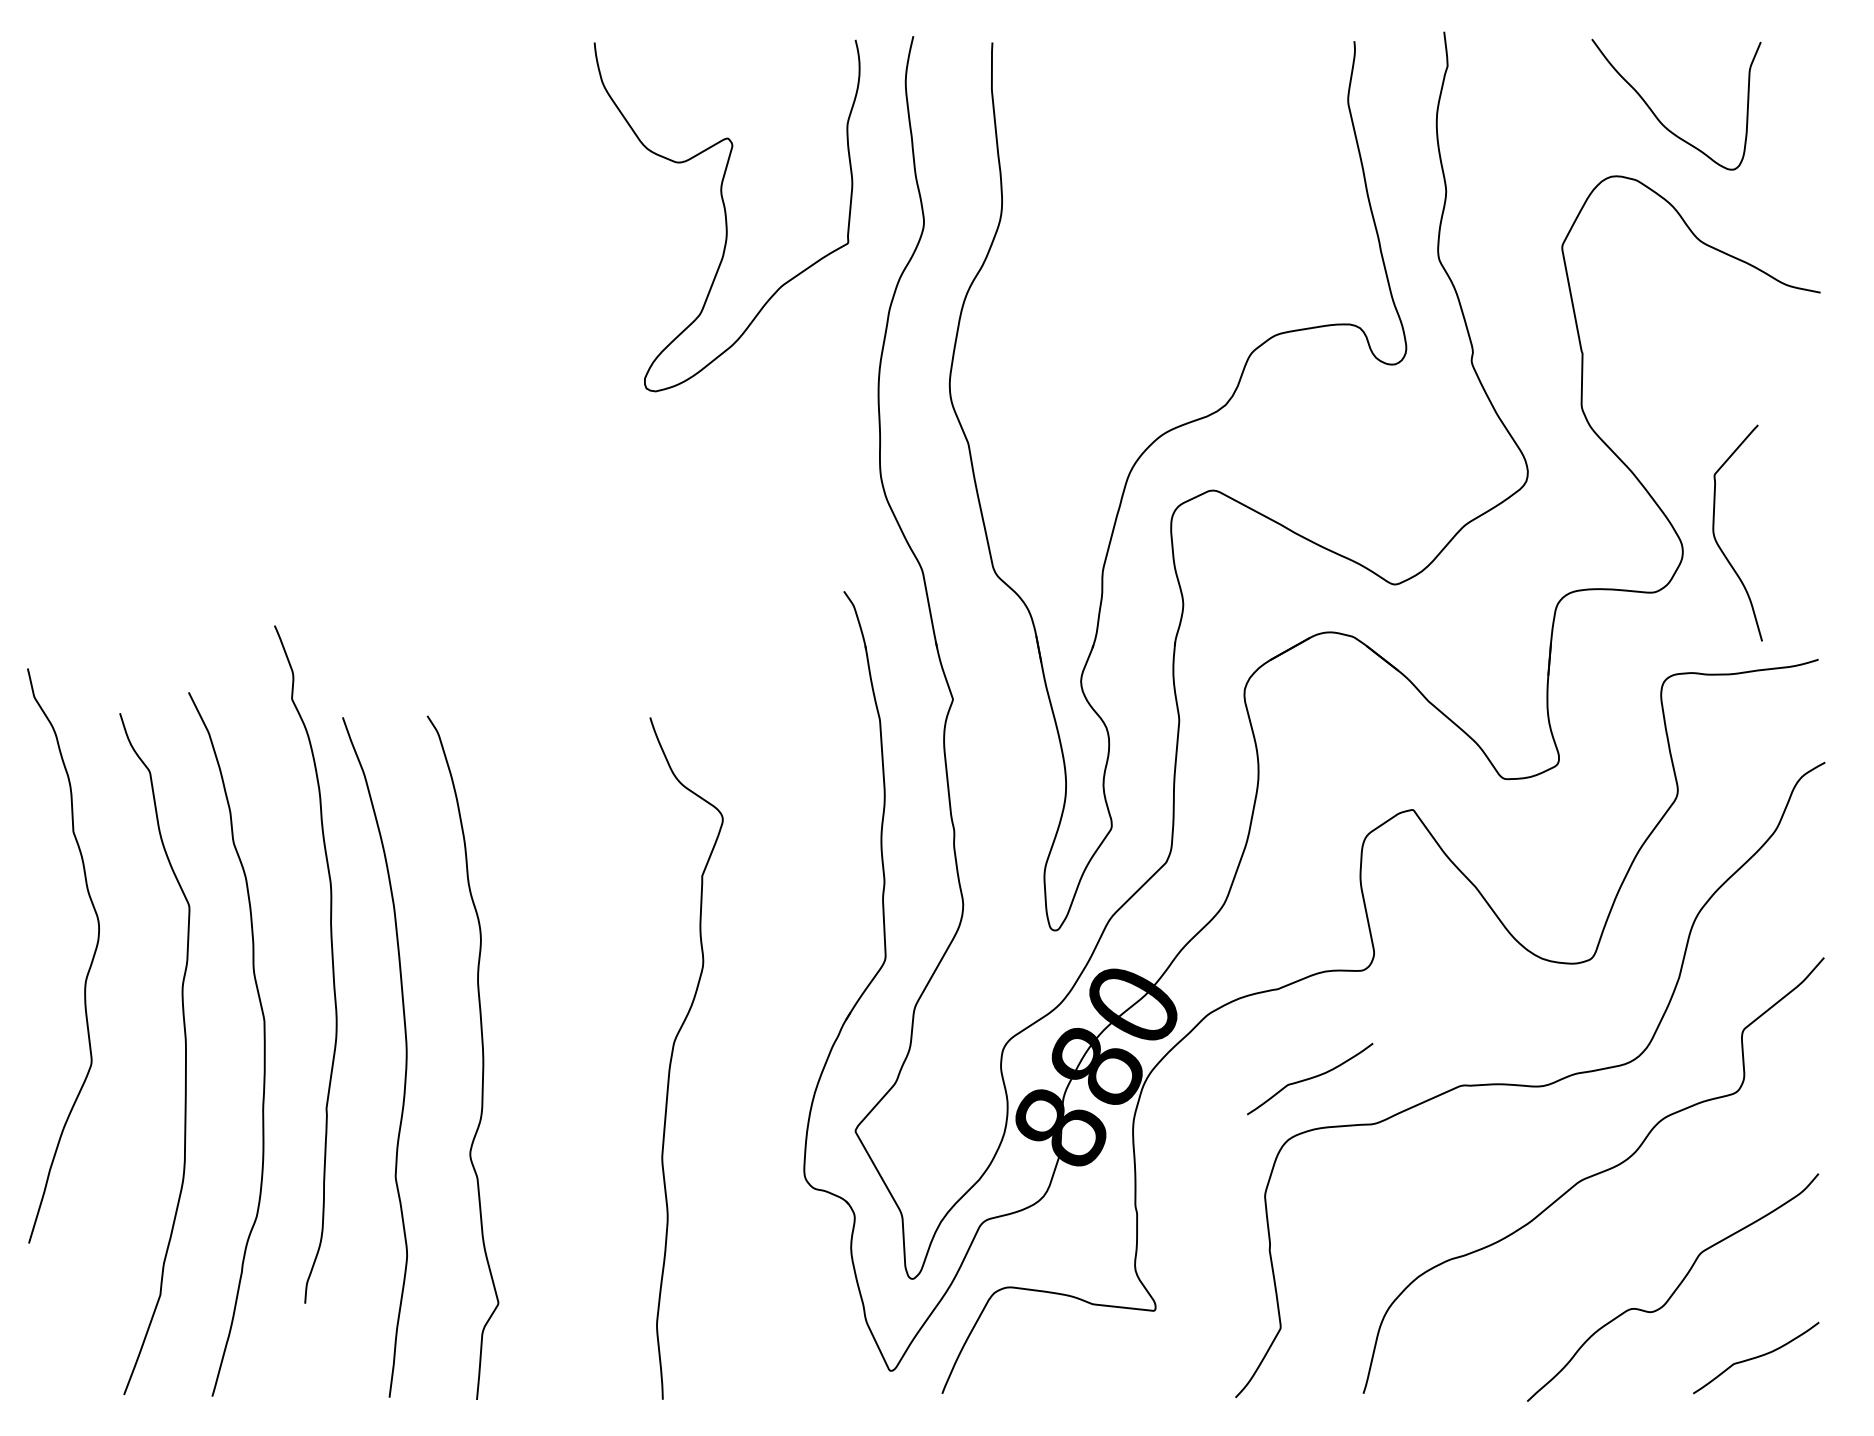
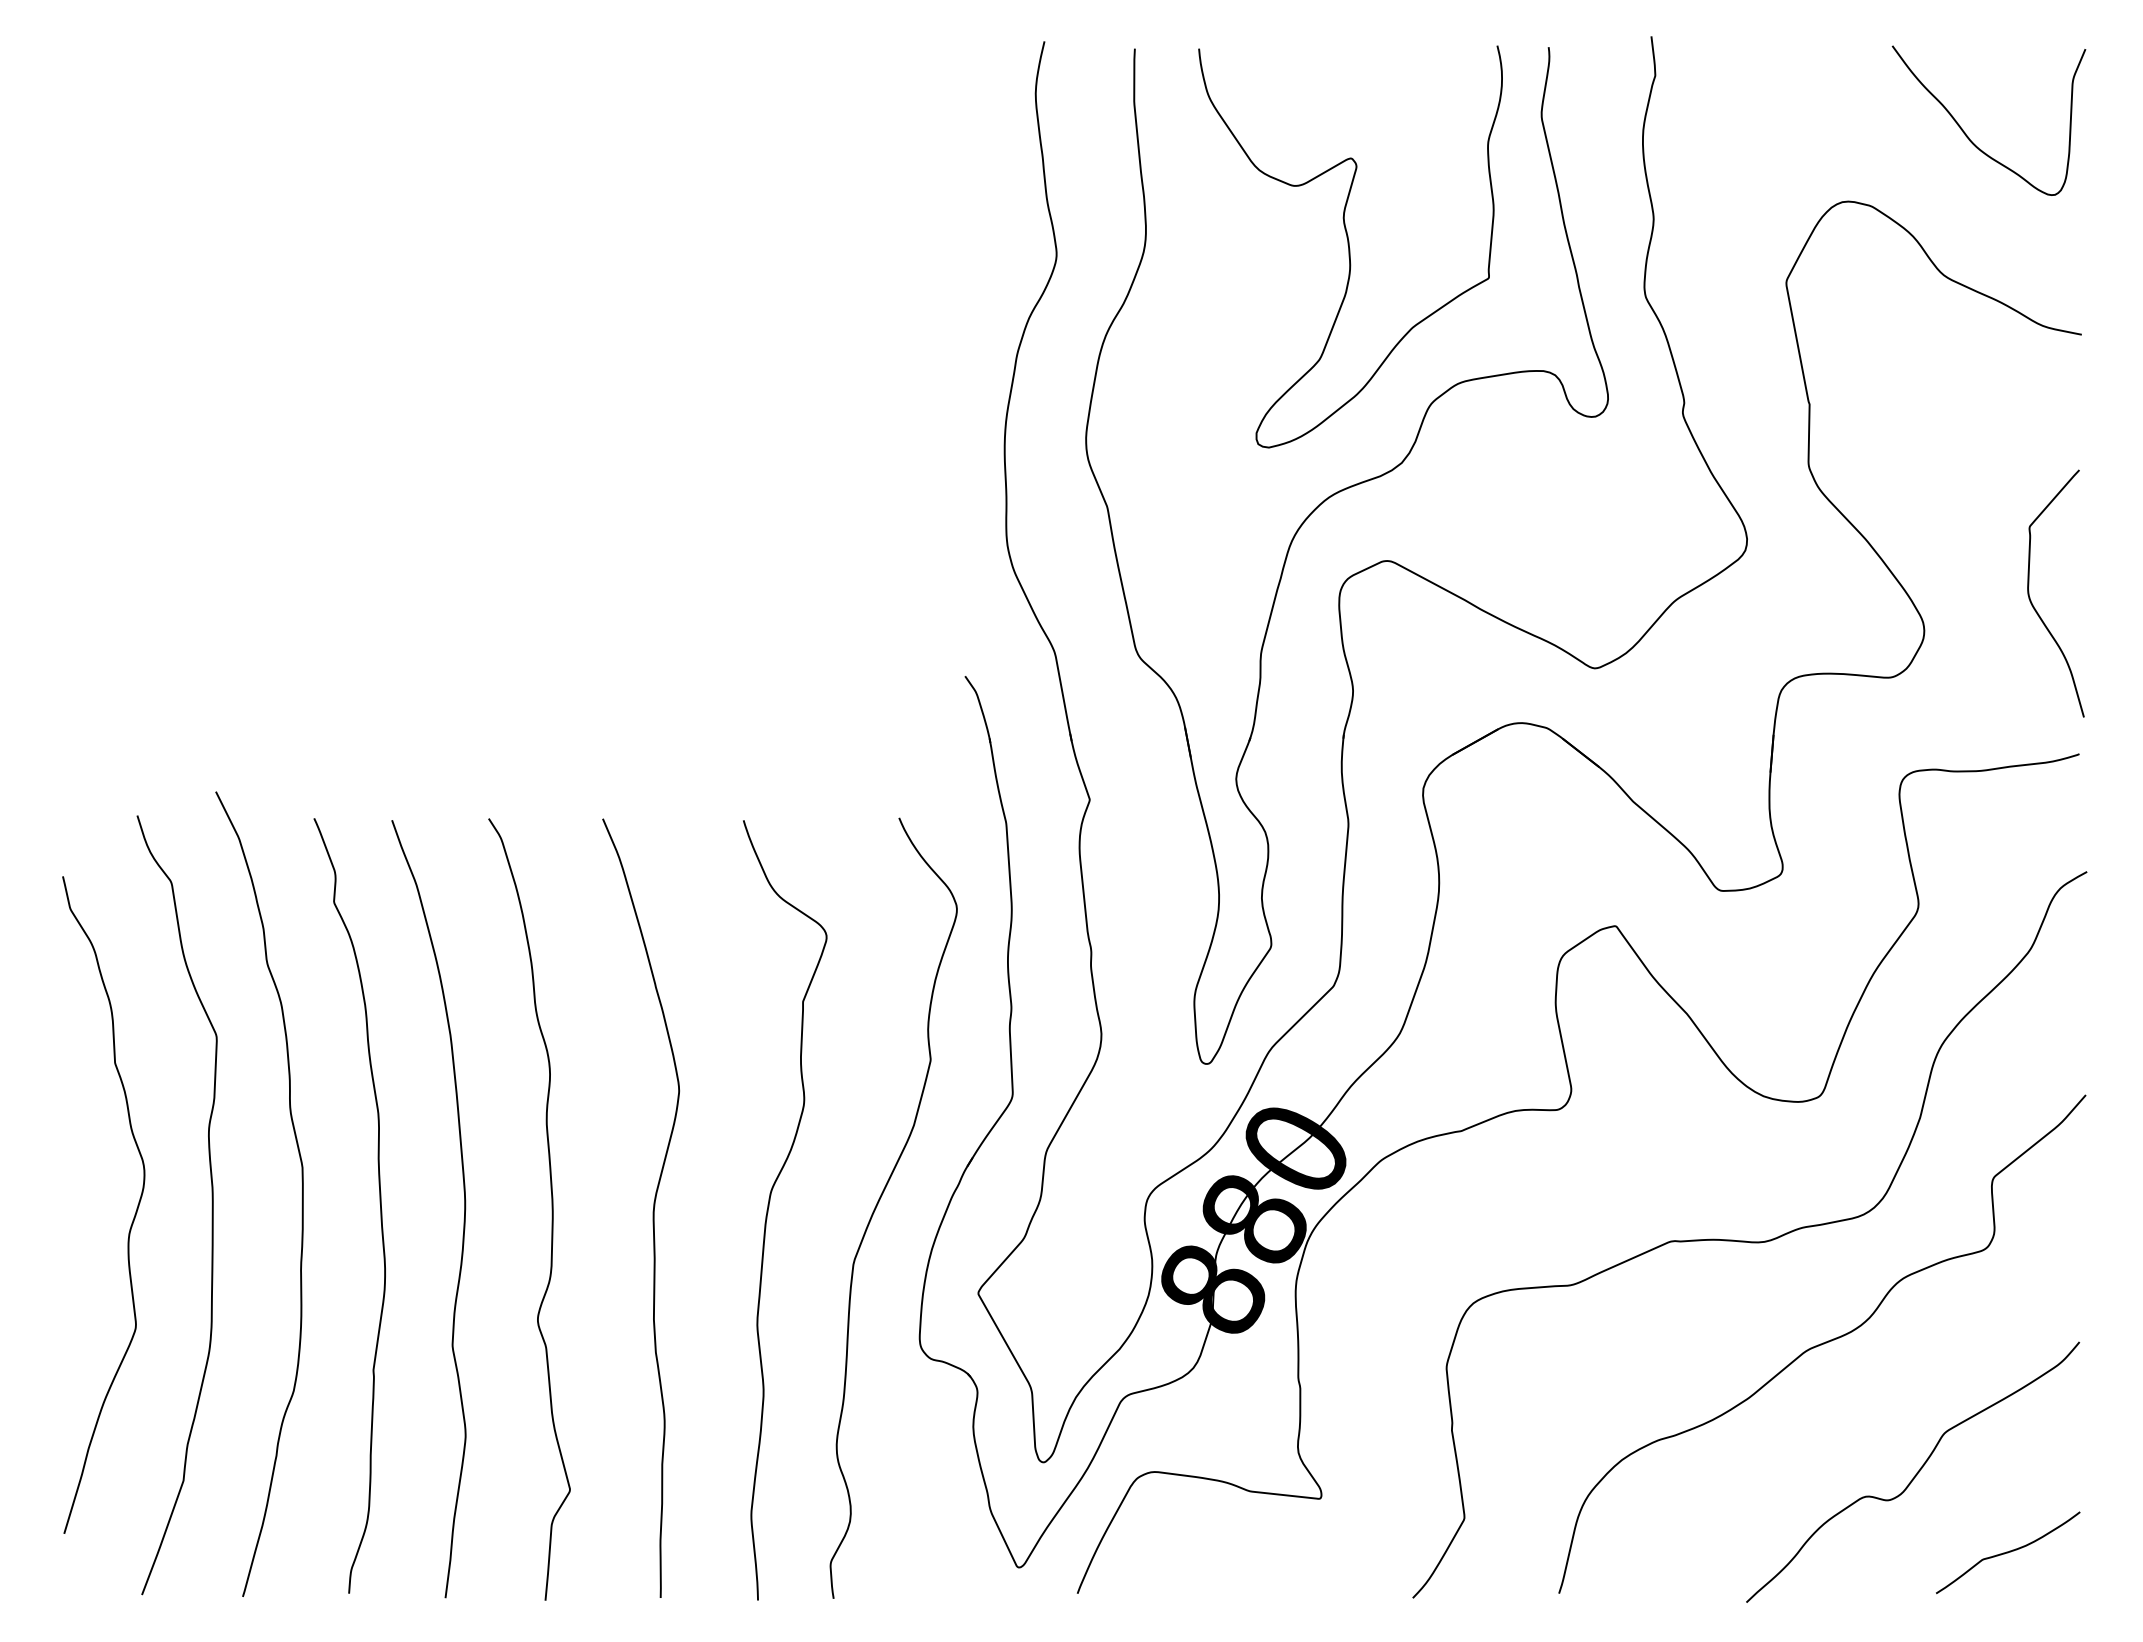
curve: (1659, 119) -> (1969, 137), moved
curve: (726, 215) -> (1349, 246), moved
curve: (1718, 542) -> (2033, 604), moved
curve: (331, 962) -> (379, 1203), moved
curve: (90, 964) -> (134, 1214), moved
curve: (769, 1051) -> (879, 1202), added
curve: (570, 1059) -> (652, 1211), added
curve: (1310, 1078) -> (1498, 1233), removed

